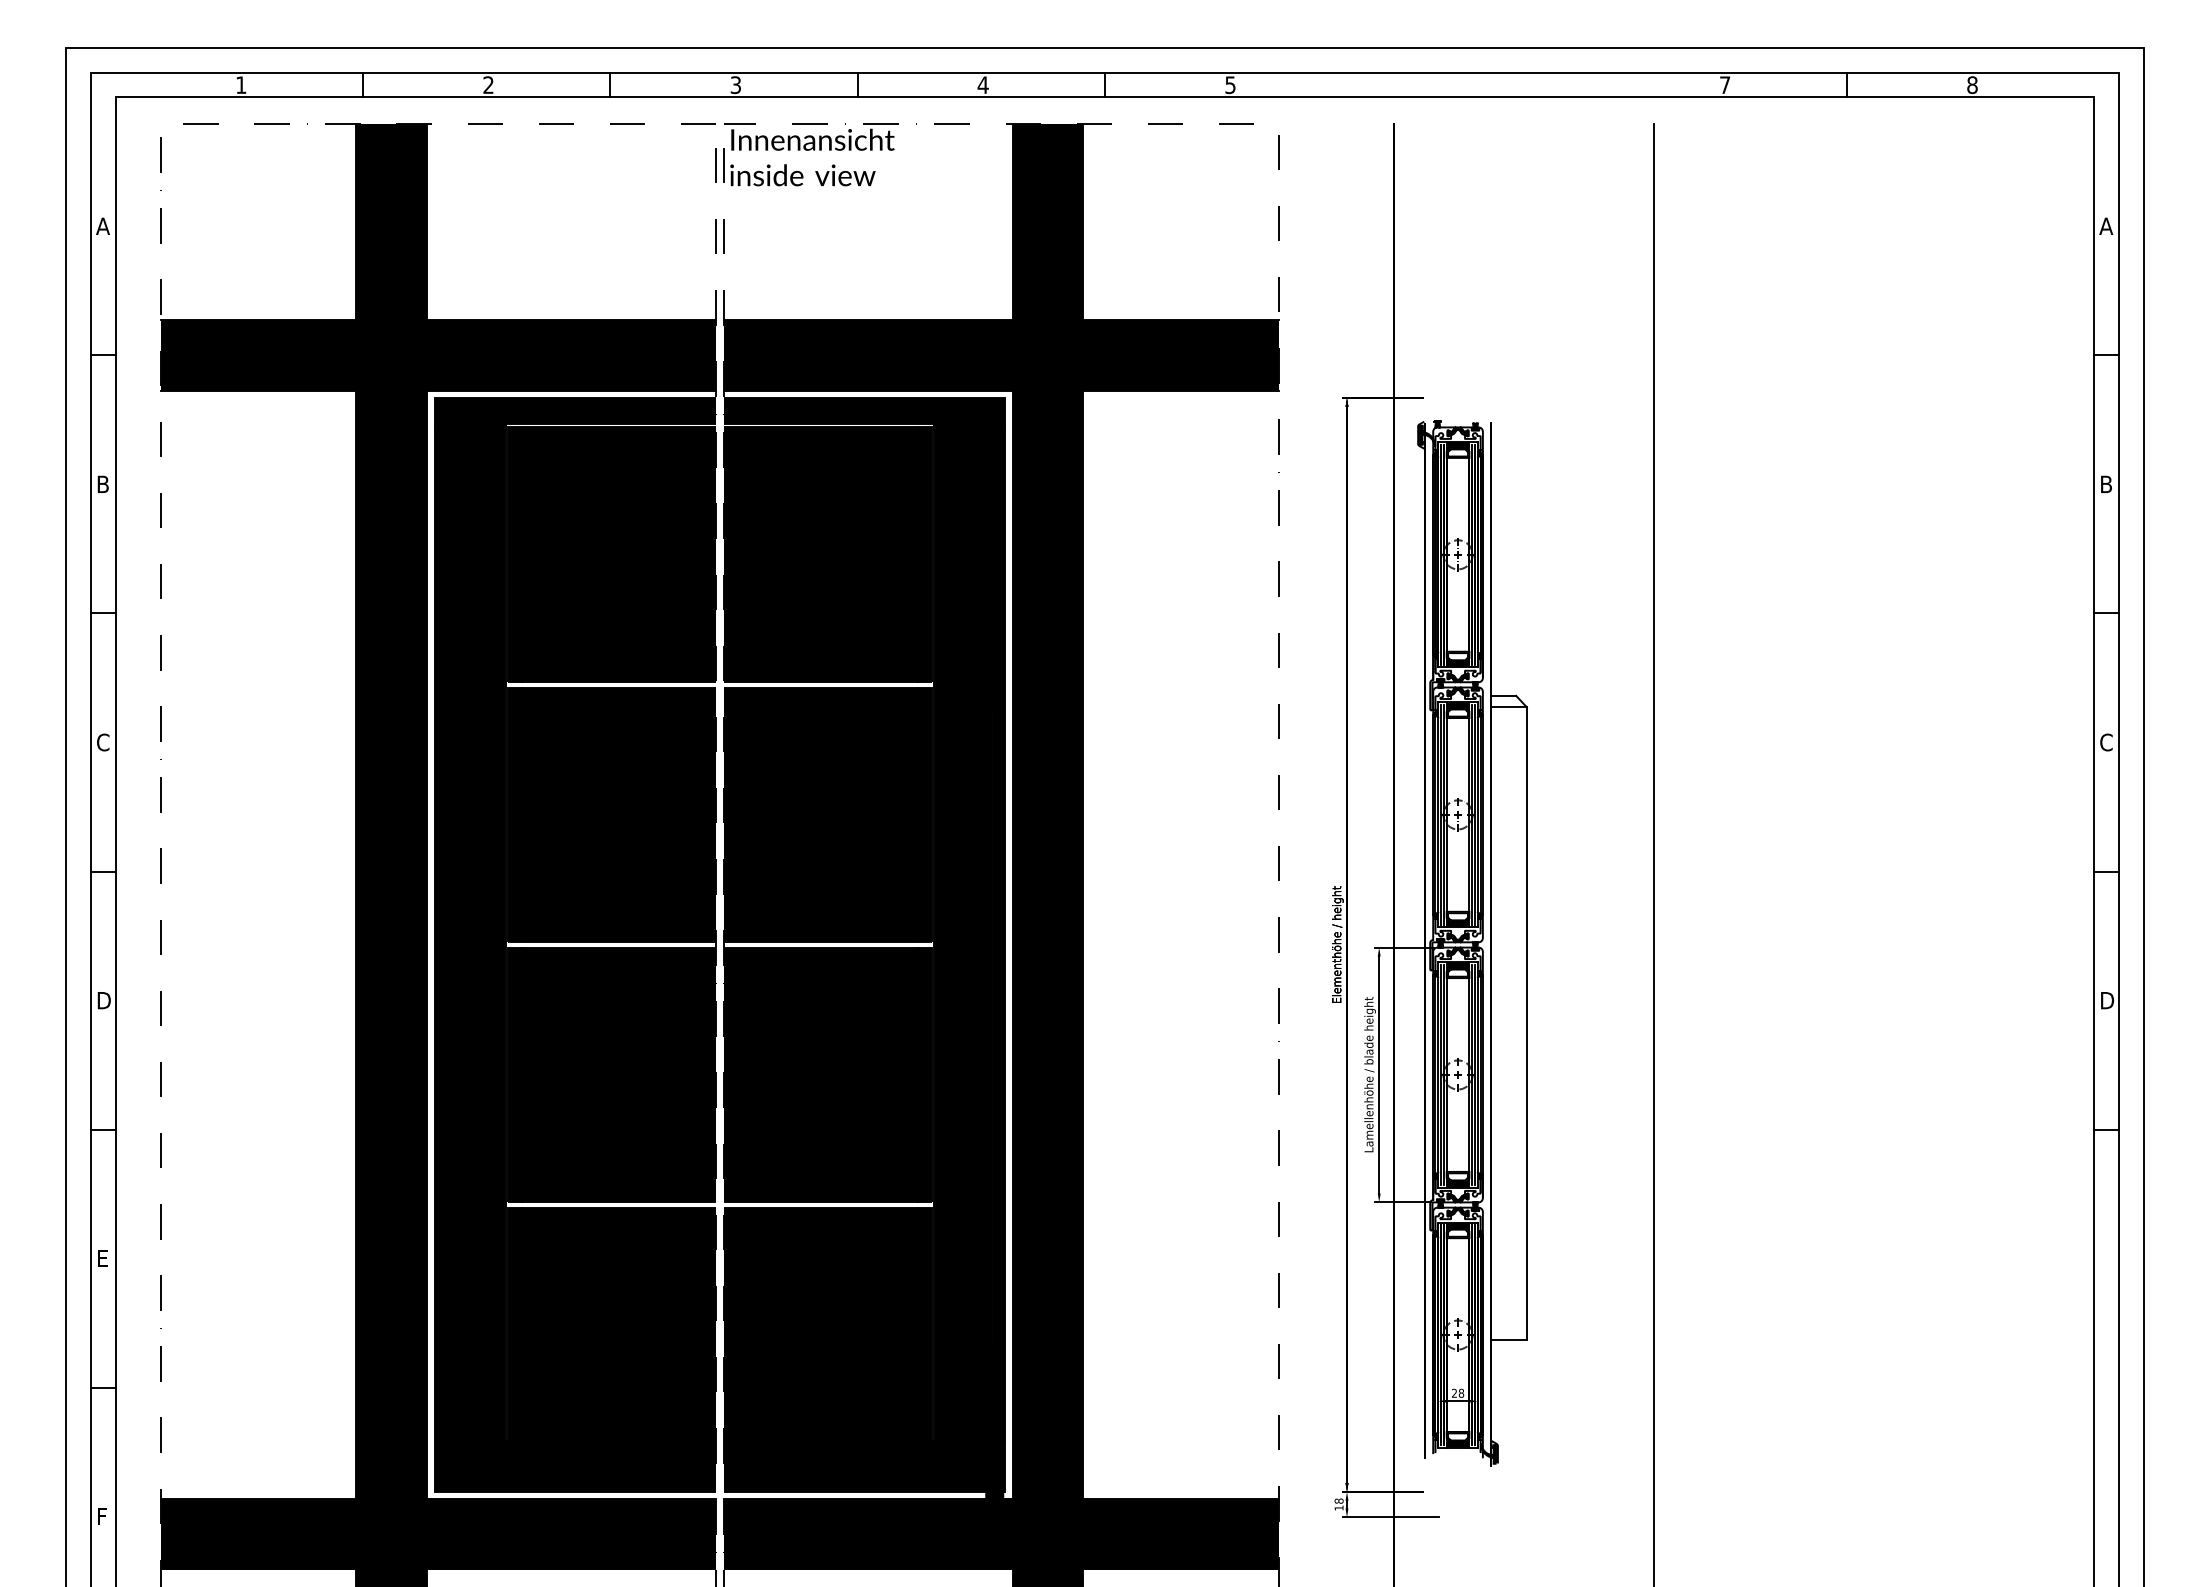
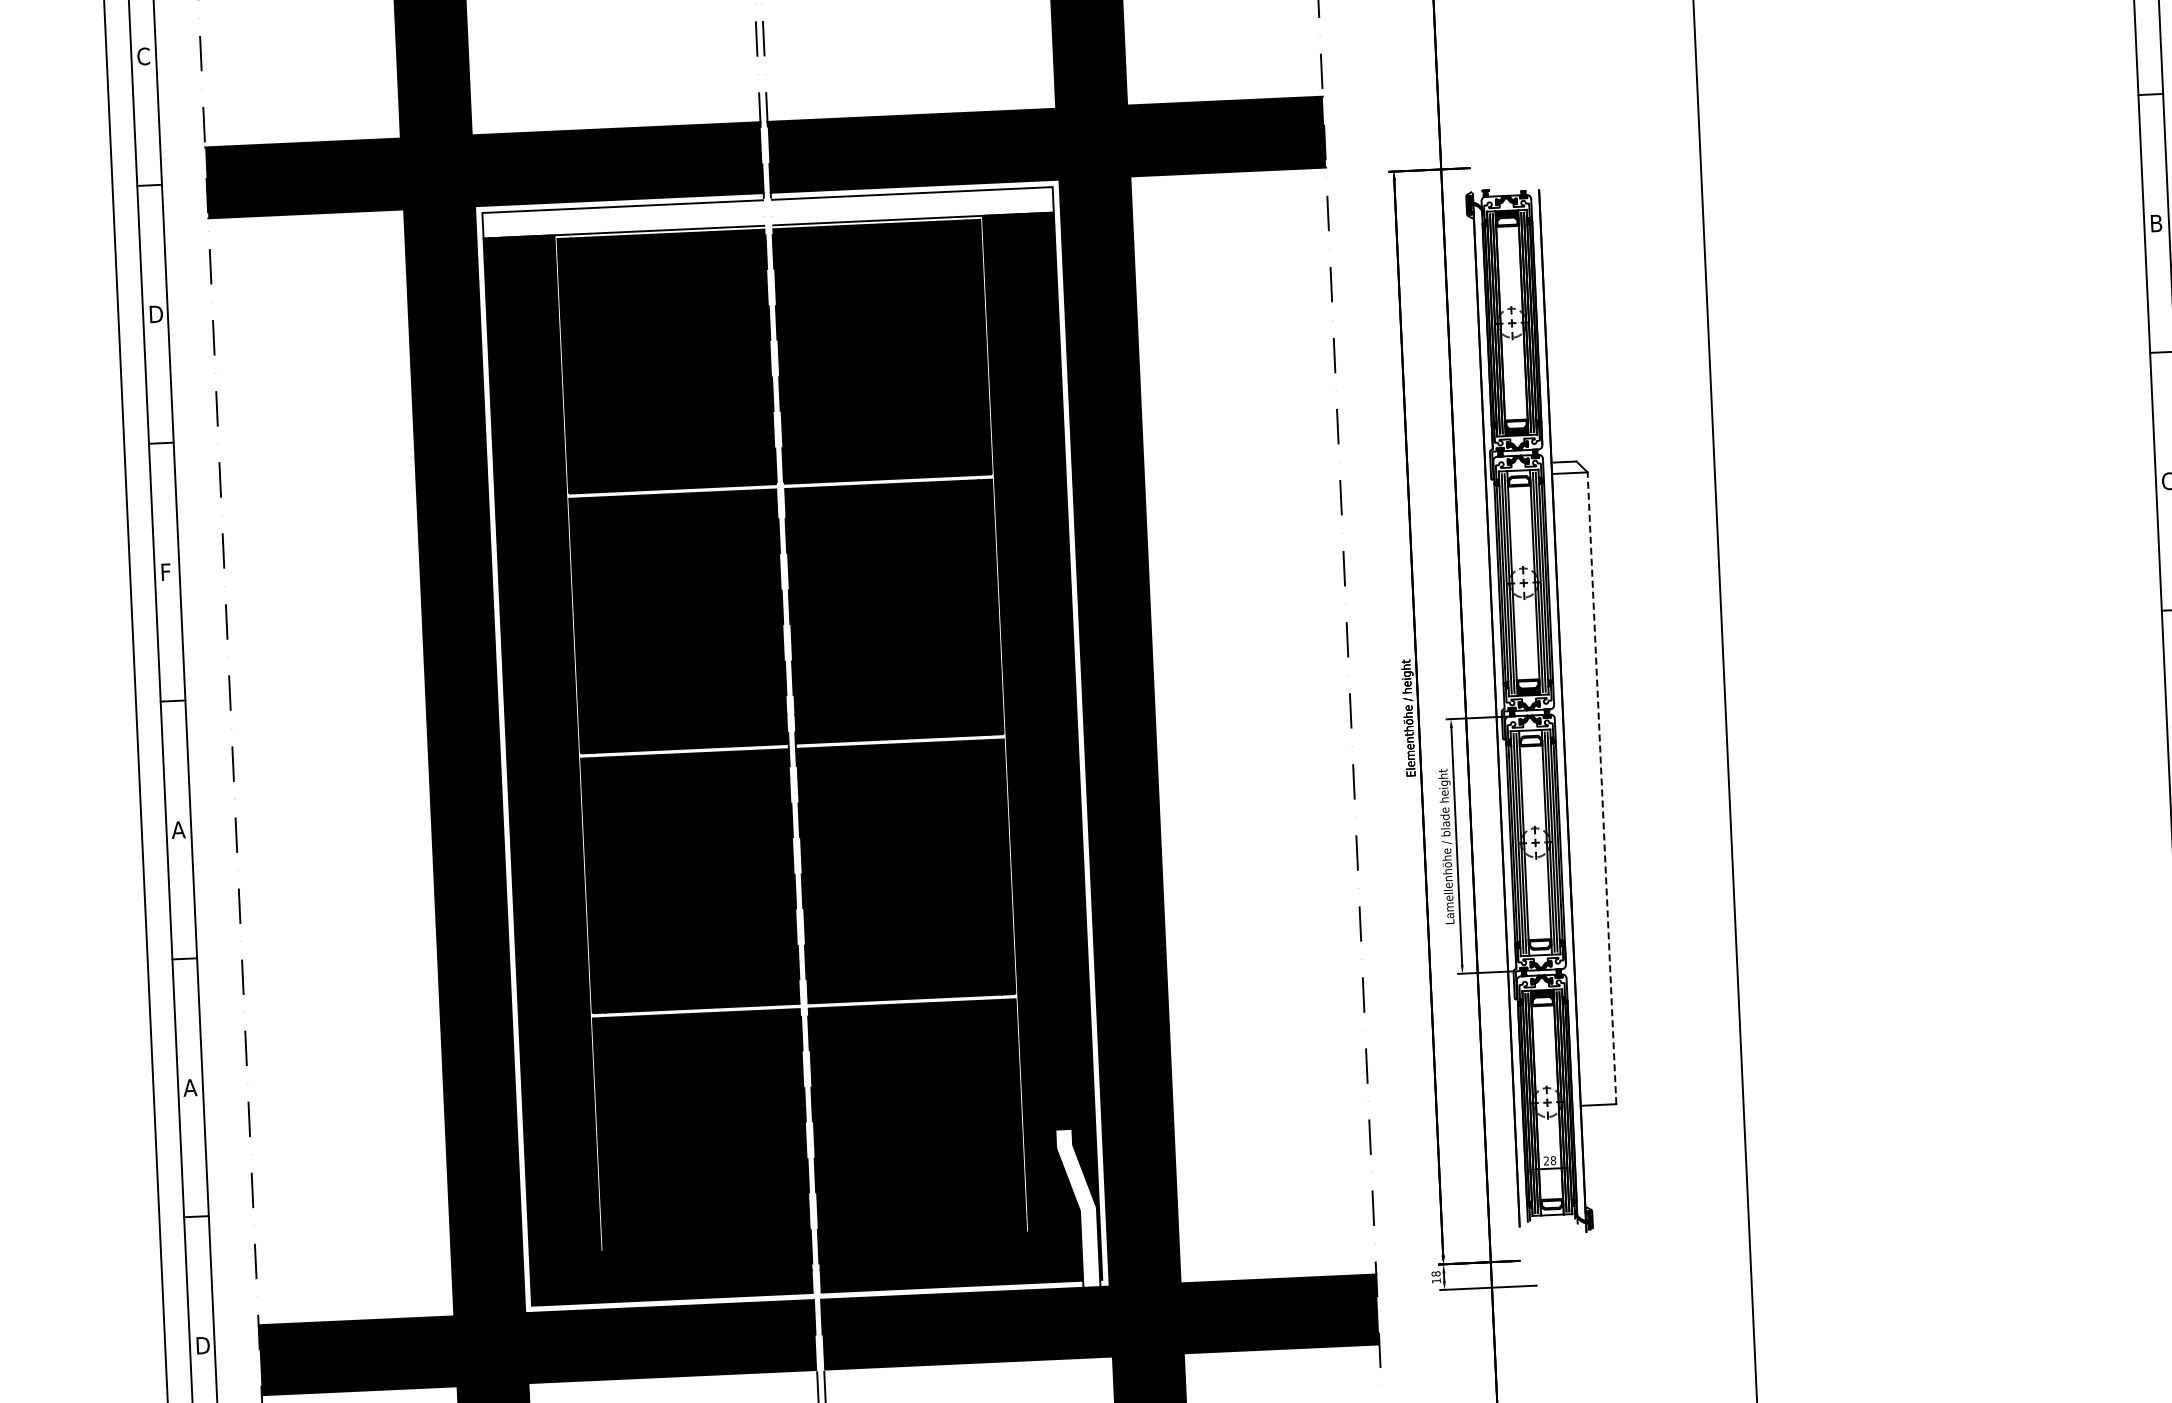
text: (102, 226) -> (142, 56), A -> C
fill: (575, 410) -> (623, 219), removed
fill: (864, 410) -> (912, 205), removed
text: (105, 484) -> (157, 314), B -> D
fill: (1457, 706) -> (1518, 474), removed
text: (103, 742) -> (167, 572), C -> F
fill: (1457, 966) -> (1530, 734), removed
text: (103, 1000) -> (179, 829), D -> A
line: (1526, 1023) -> (1601, 788), solid -> dashed
fill: (1457, 1182) -> (1539, 950), removed
text: (102, 1258) -> (189, 1087), E -> A
fill: (984, 1418) -> (1078, 1207), removed
fill: (1457, 1442) -> (1551, 1209), removed
text: (103, 1516) -> (202, 1345), F -> D

